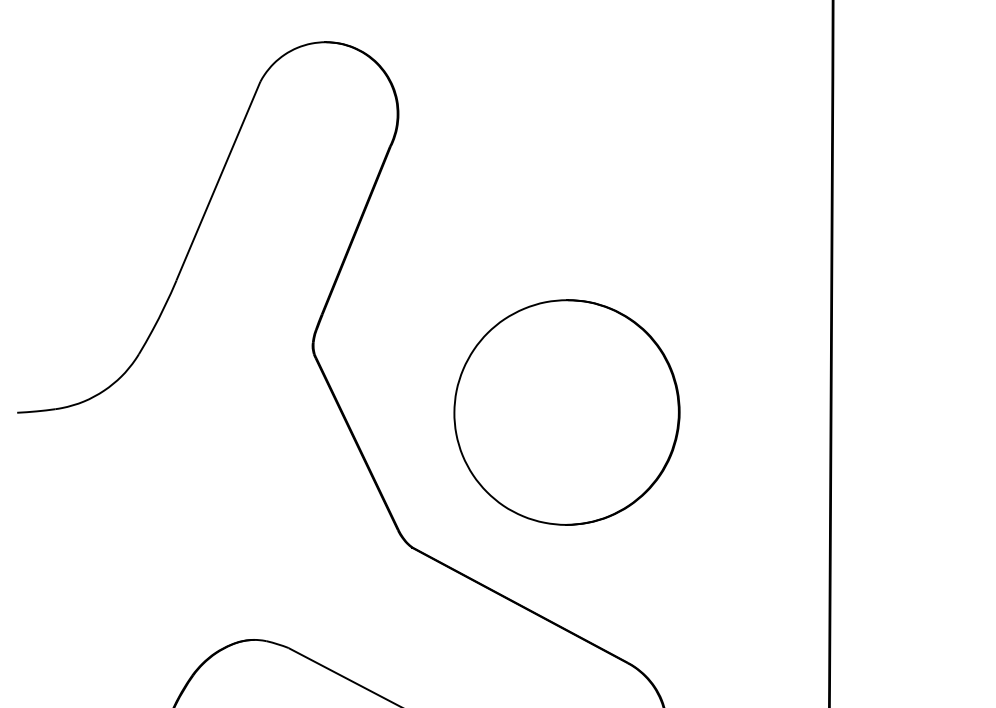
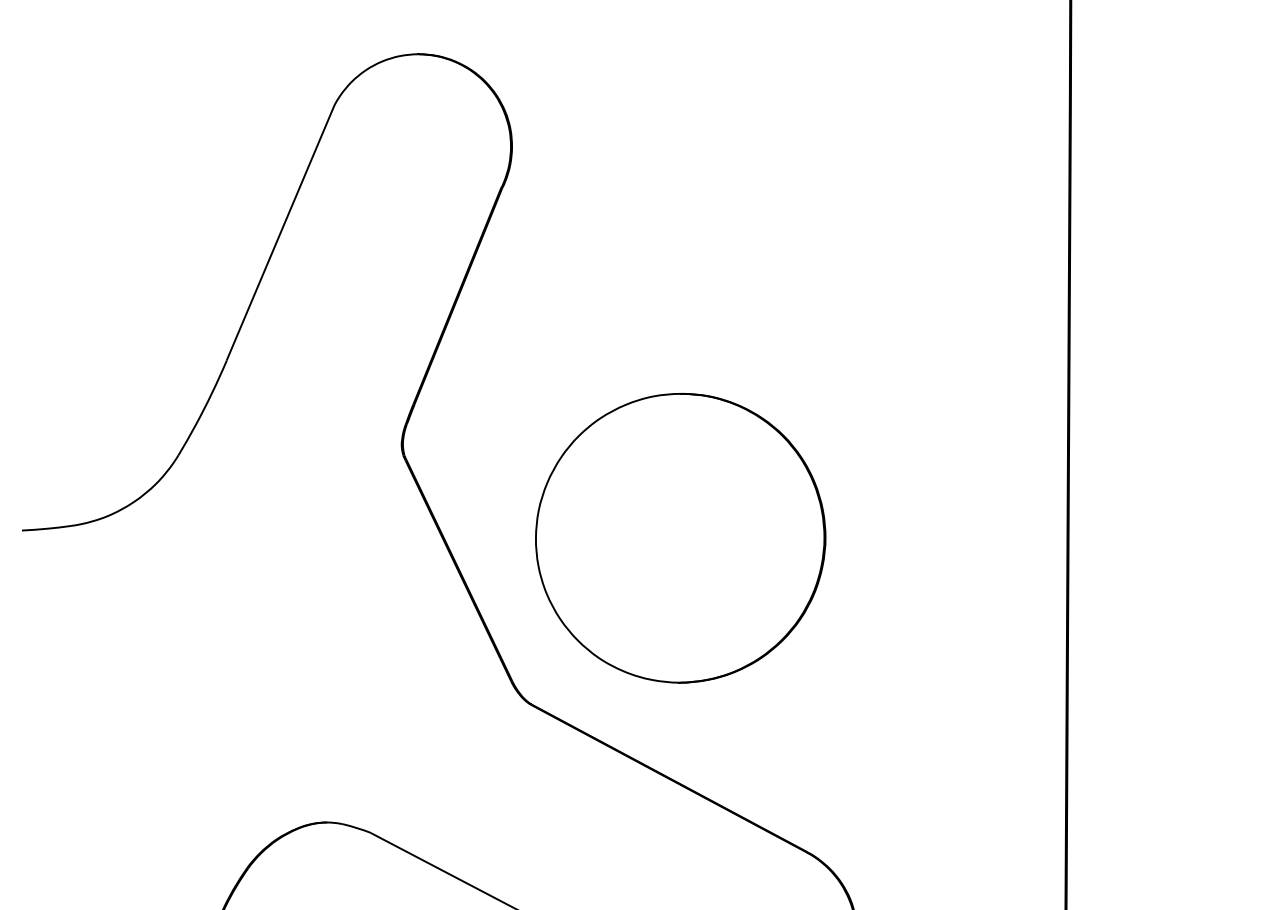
part: (566, 411) -> (680, 537), moved

